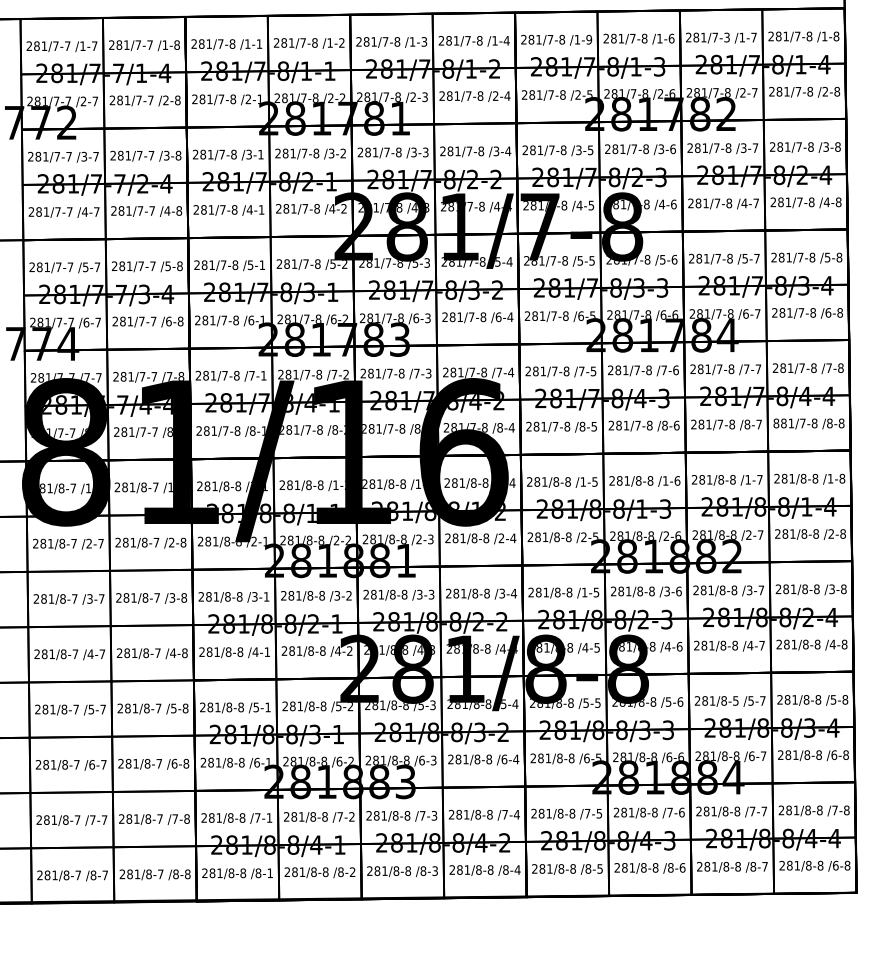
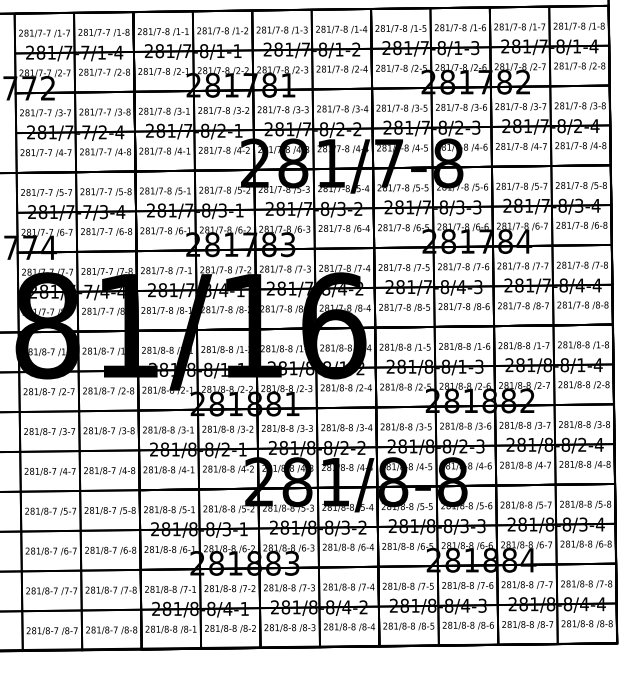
text: (726, 37) -> (523, 26), 281/7-3 -> 281/7-8
text: (589, 39) -> (424, 28), /1-9 -> /1-5
text: (776, 423) -> (559, 305), 881/7-8 -> 281/7-8
text: (584, 592) -> (421, 426), /1-5 -> /3-5
text: (735, 700) -> (529, 504), 281/8-5 -> 281/8-8
text: (835, 865) -> (602, 623), /6-8 -> /8-8

